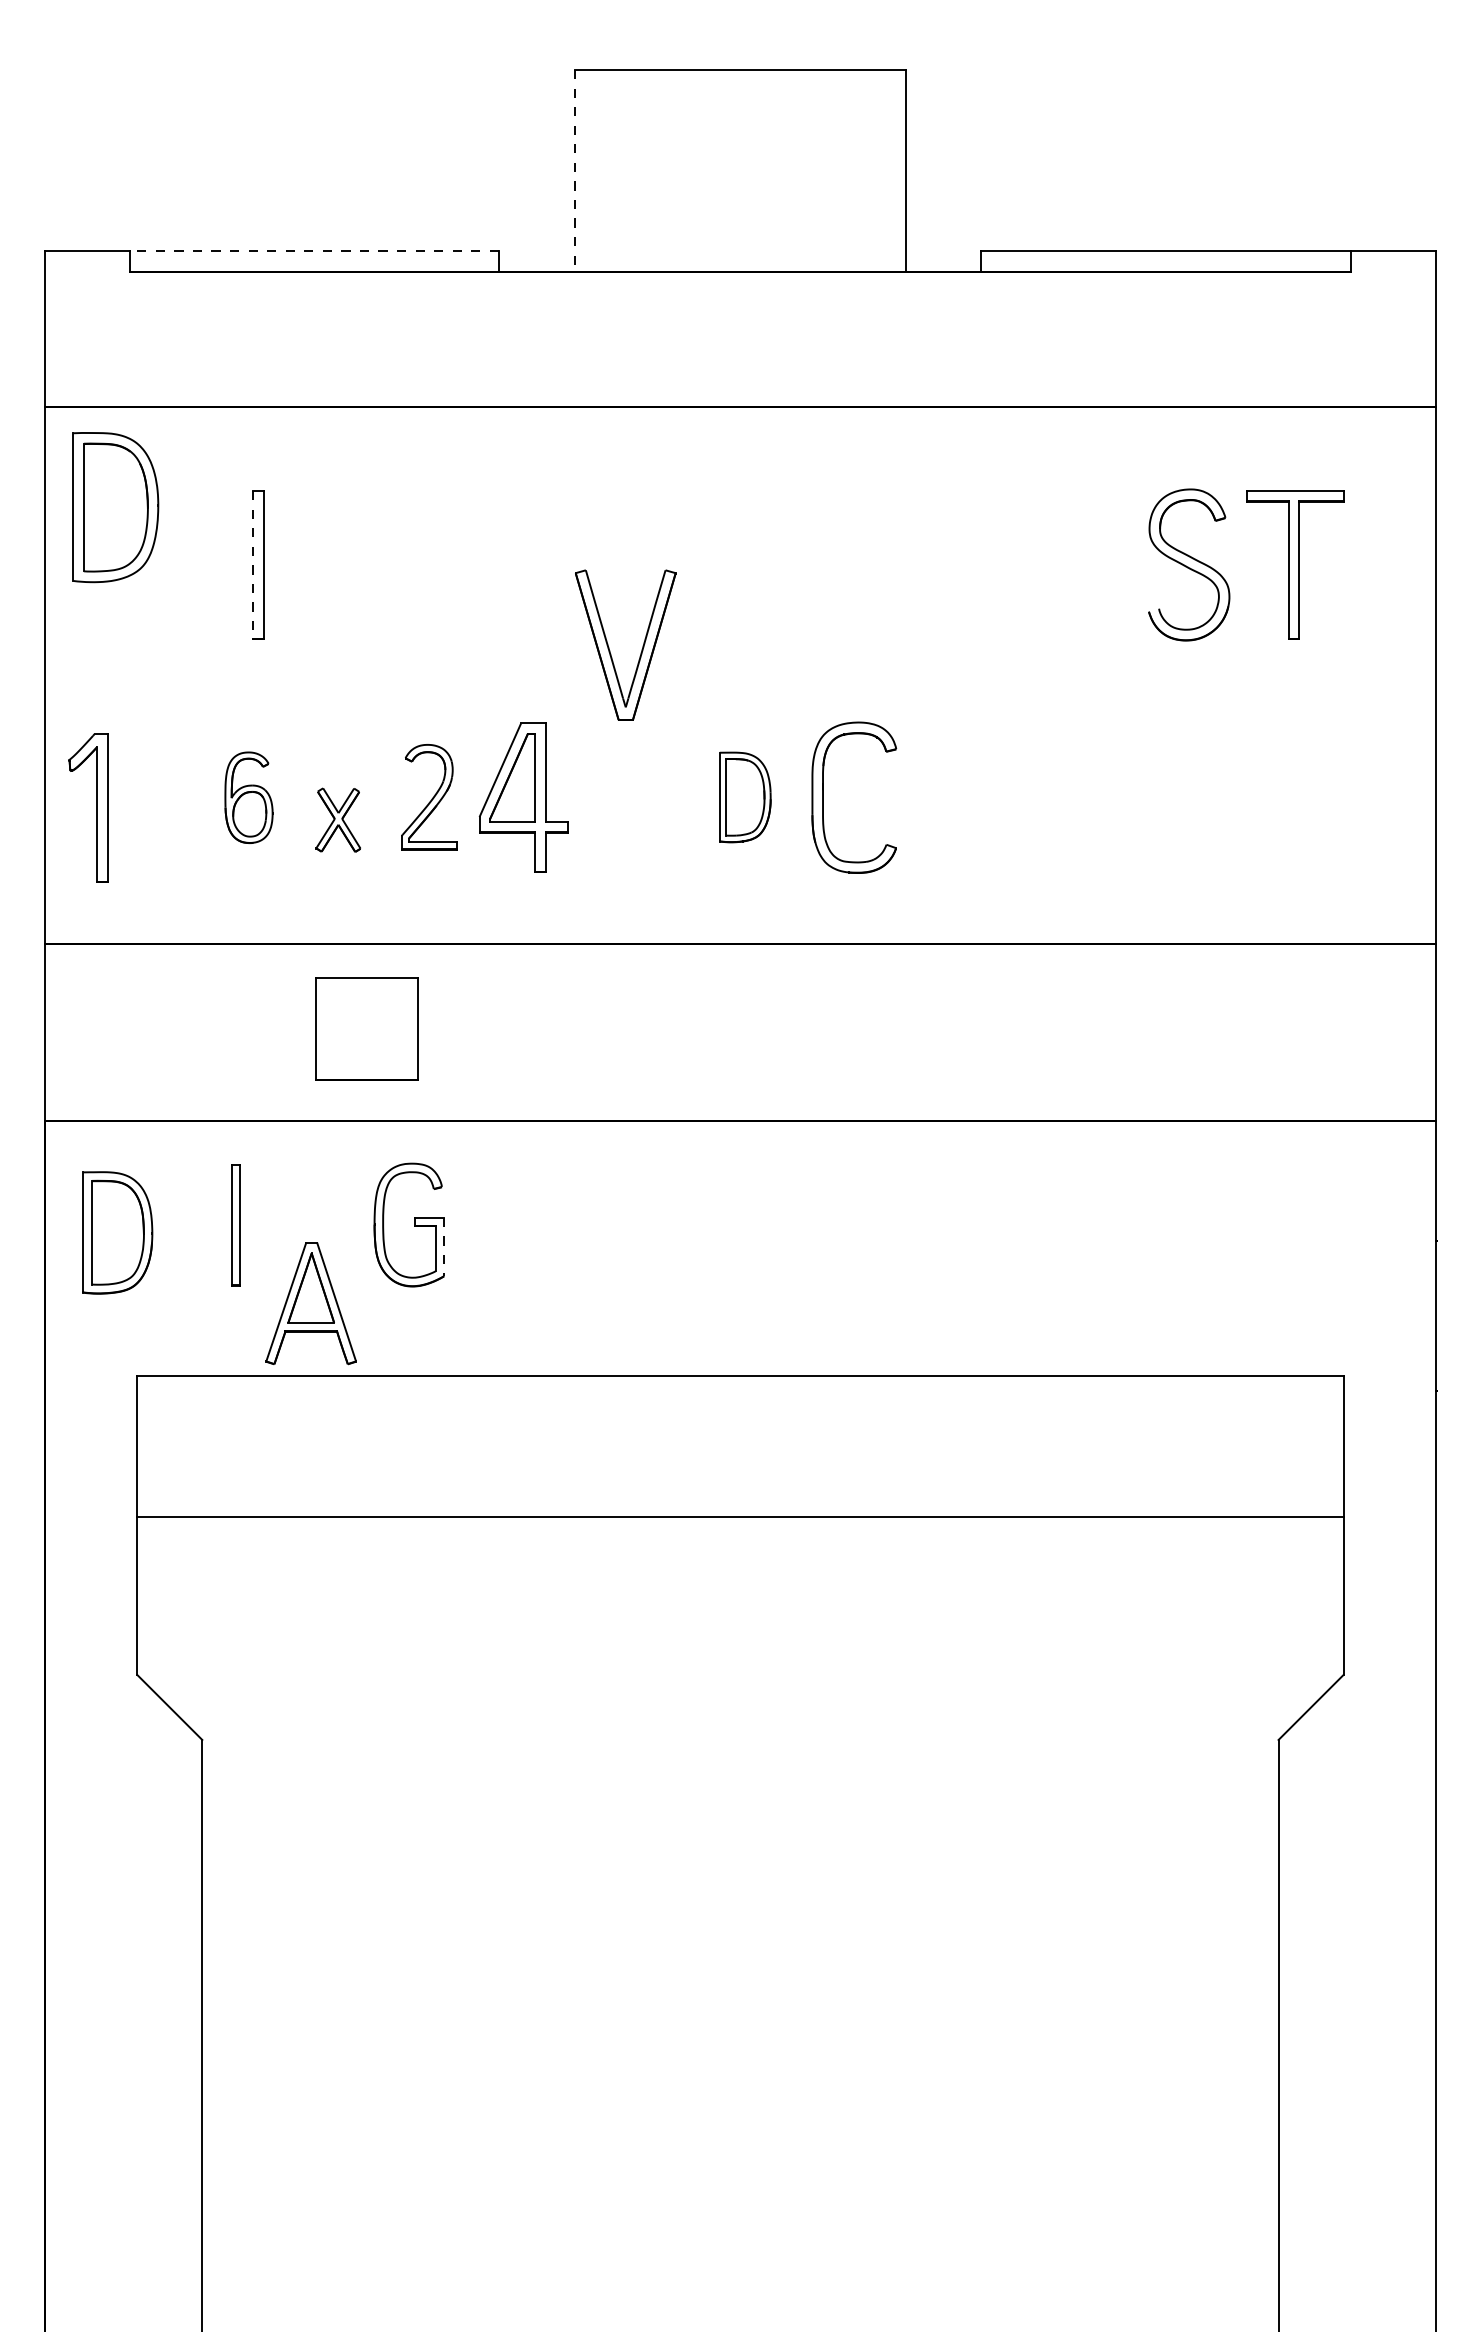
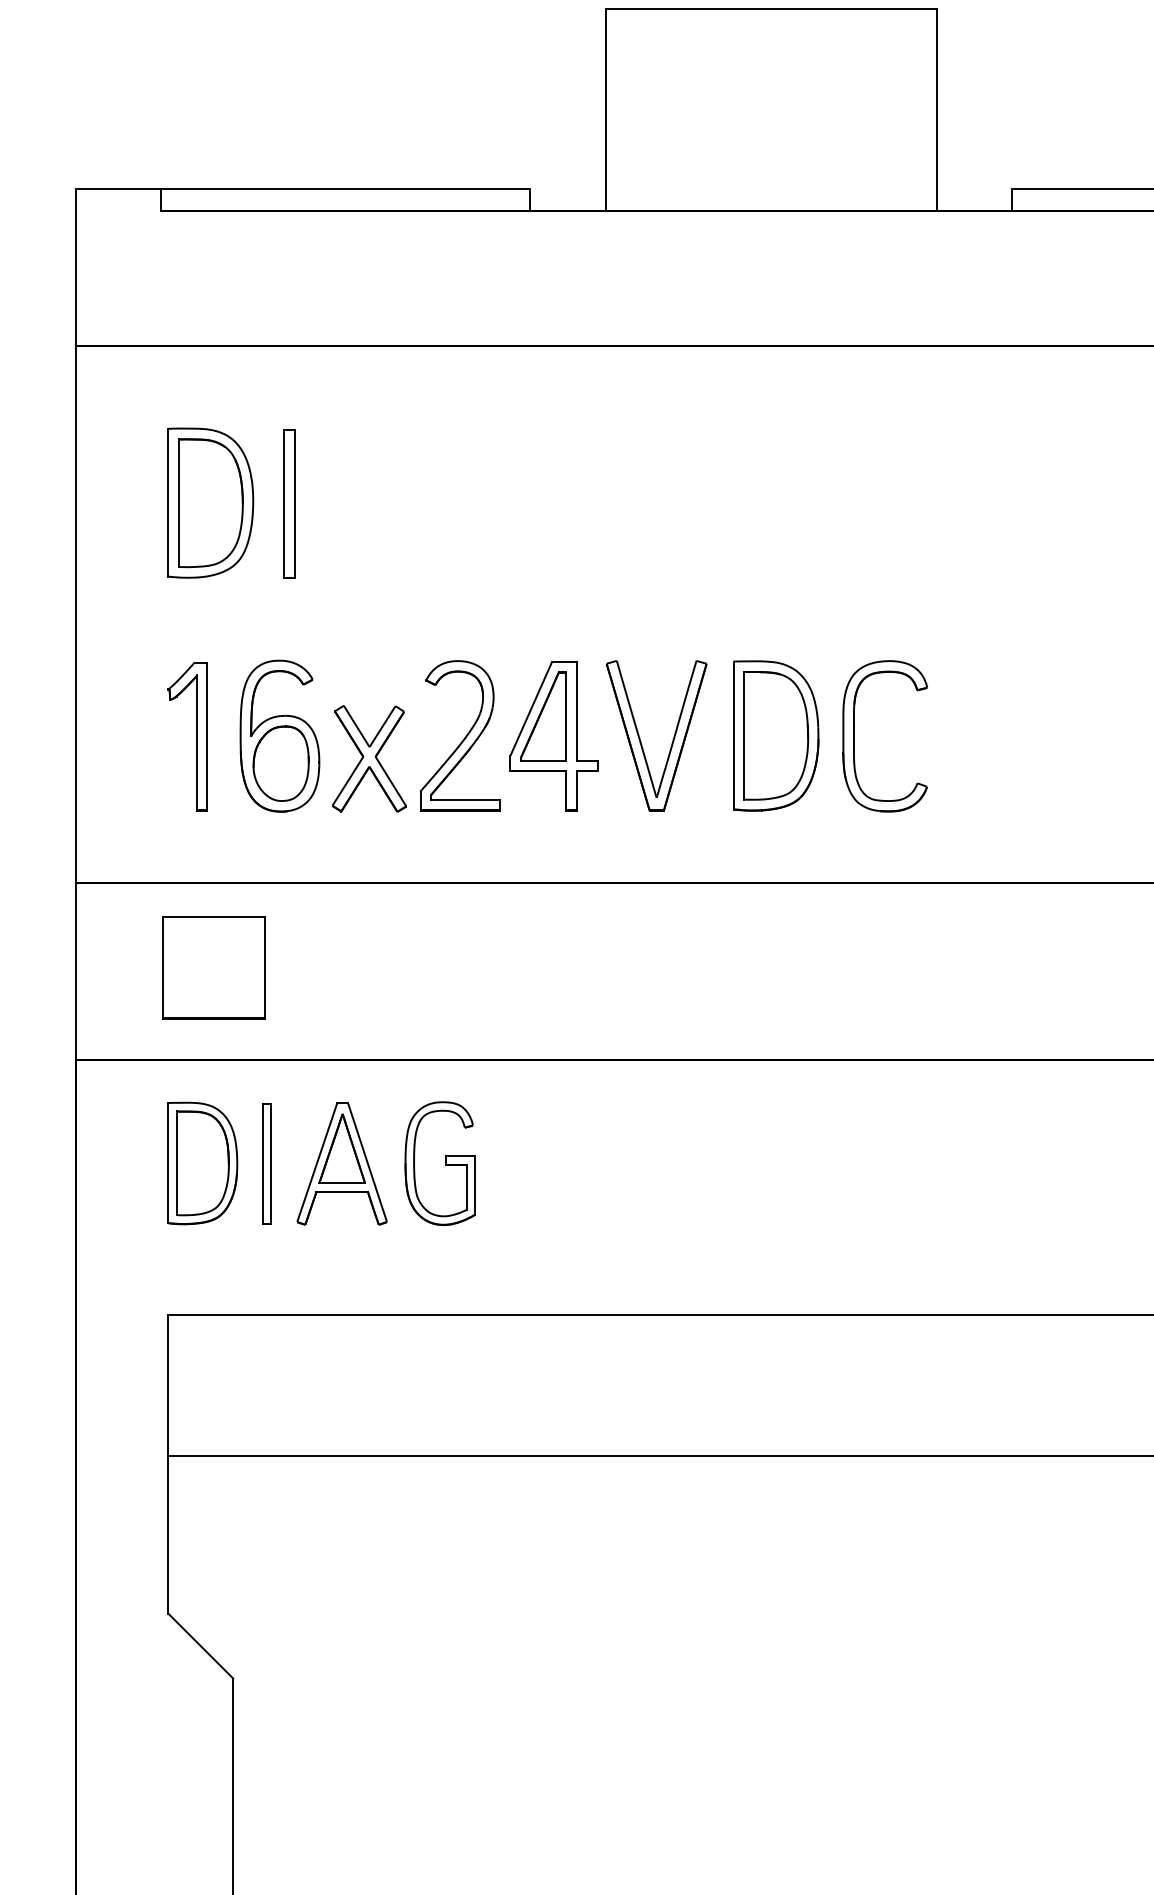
line: (575, 171) -> (606, 110), dashed -> solid
line: (314, 250) -> (345, 189), dashed -> solid
part: (115, 507) -> (210, 503), moved
line: (253, 565) -> (284, 504), dashed -> solid
part: (610, 650) -> (641, 741), moved
part: (429, 796) -> (460, 735), size x1.43
part: (248, 797) -> (279, 736), size x1.67
part: (745, 797) -> (776, 736), size x1.67
part: (96, 807) -> (196, 736), moved
part: (338, 819) -> (369, 758), size x1.67
part: (366, 1028) -> (213, 967), moved
part: (117, 1232) -> (202, 1163), moved
line: (444, 1247) -> (475, 1186), dashed -> solid
part: (310, 1303) -> (341, 1164), moved

